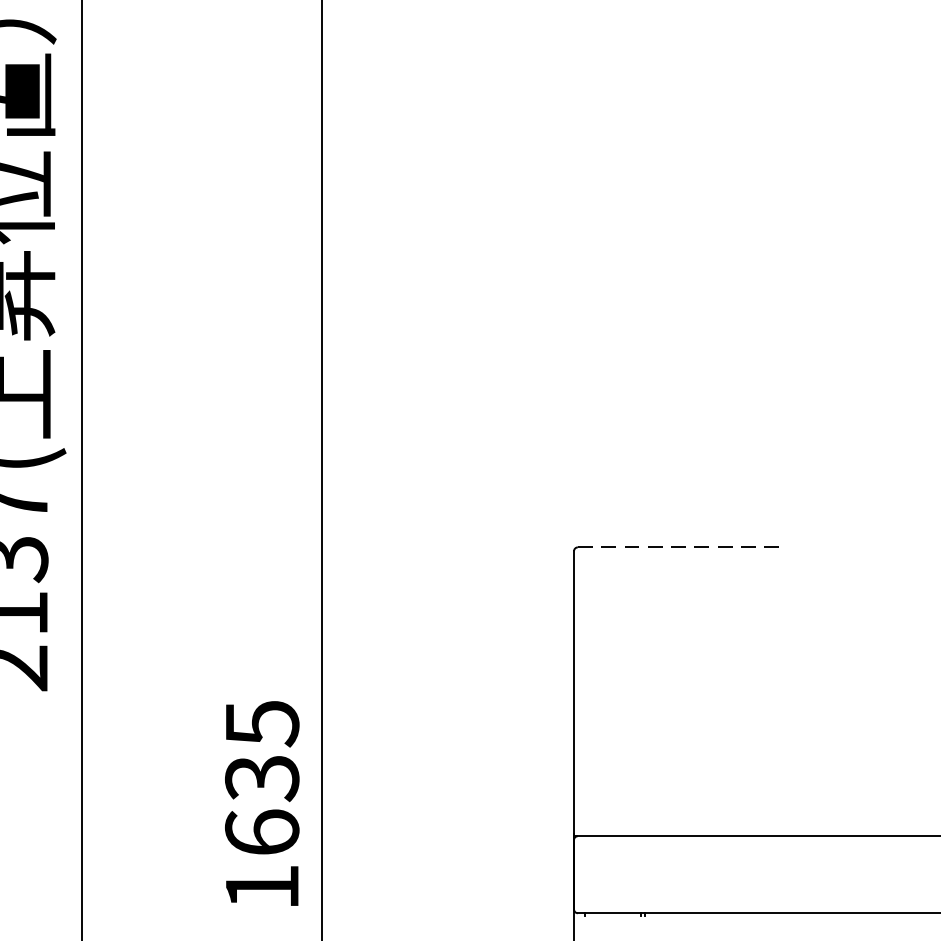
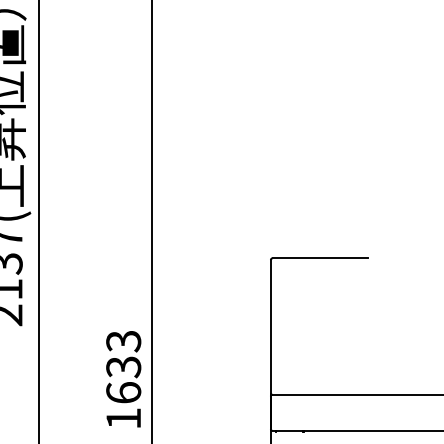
line: (679, 547) -> (320, 258), dashed -> solid
text: (261, 723) -> (123, 341), 1635 -> 1633

